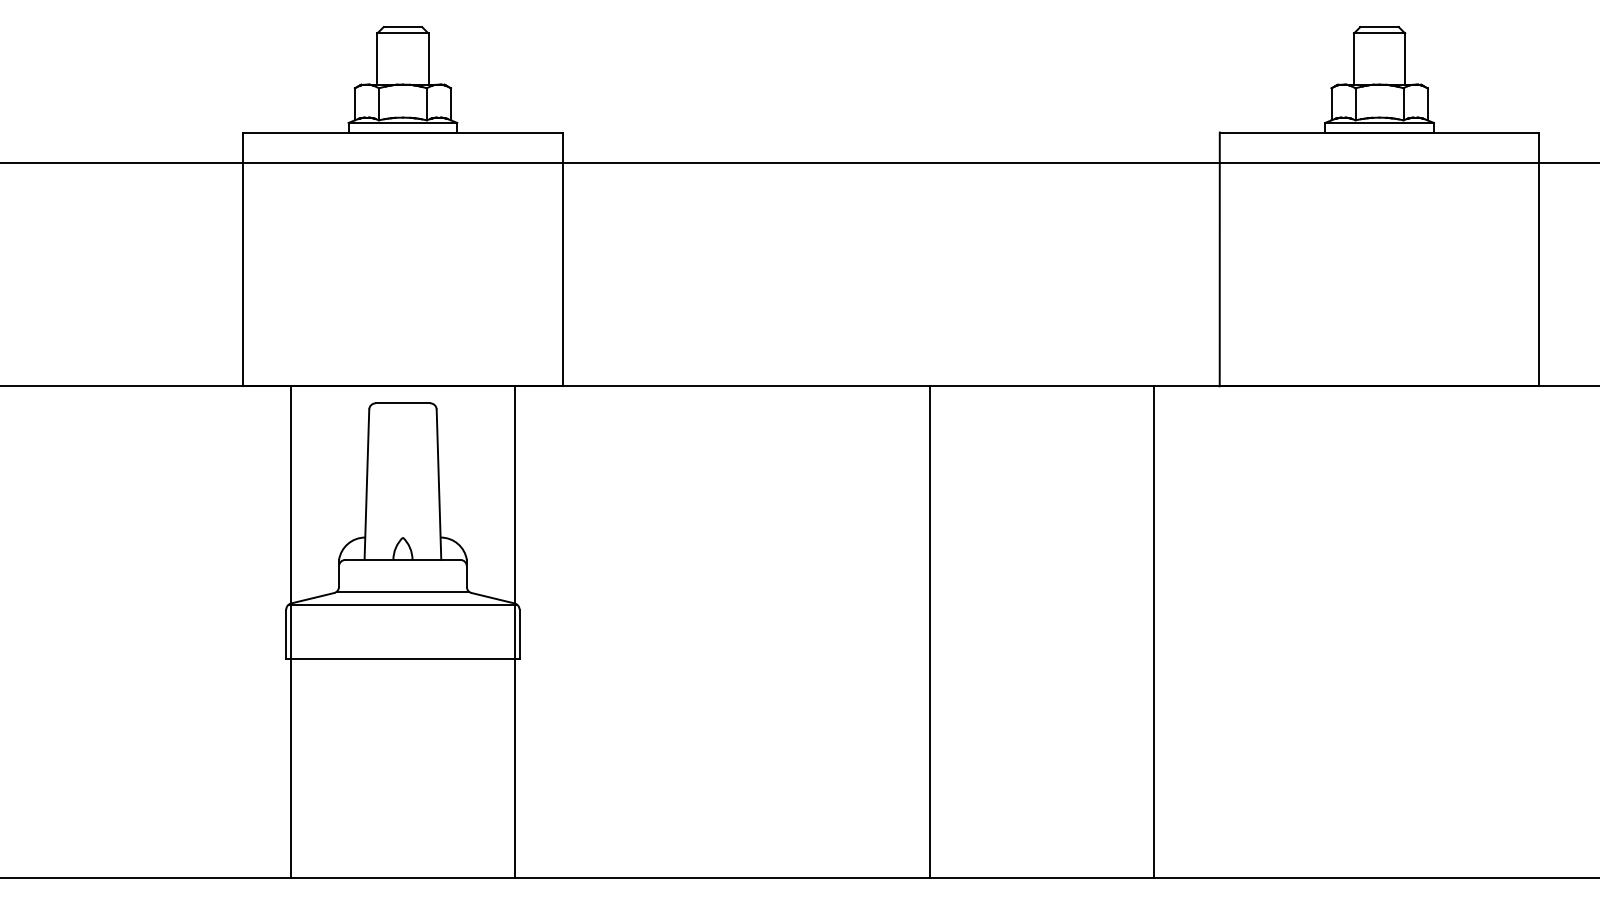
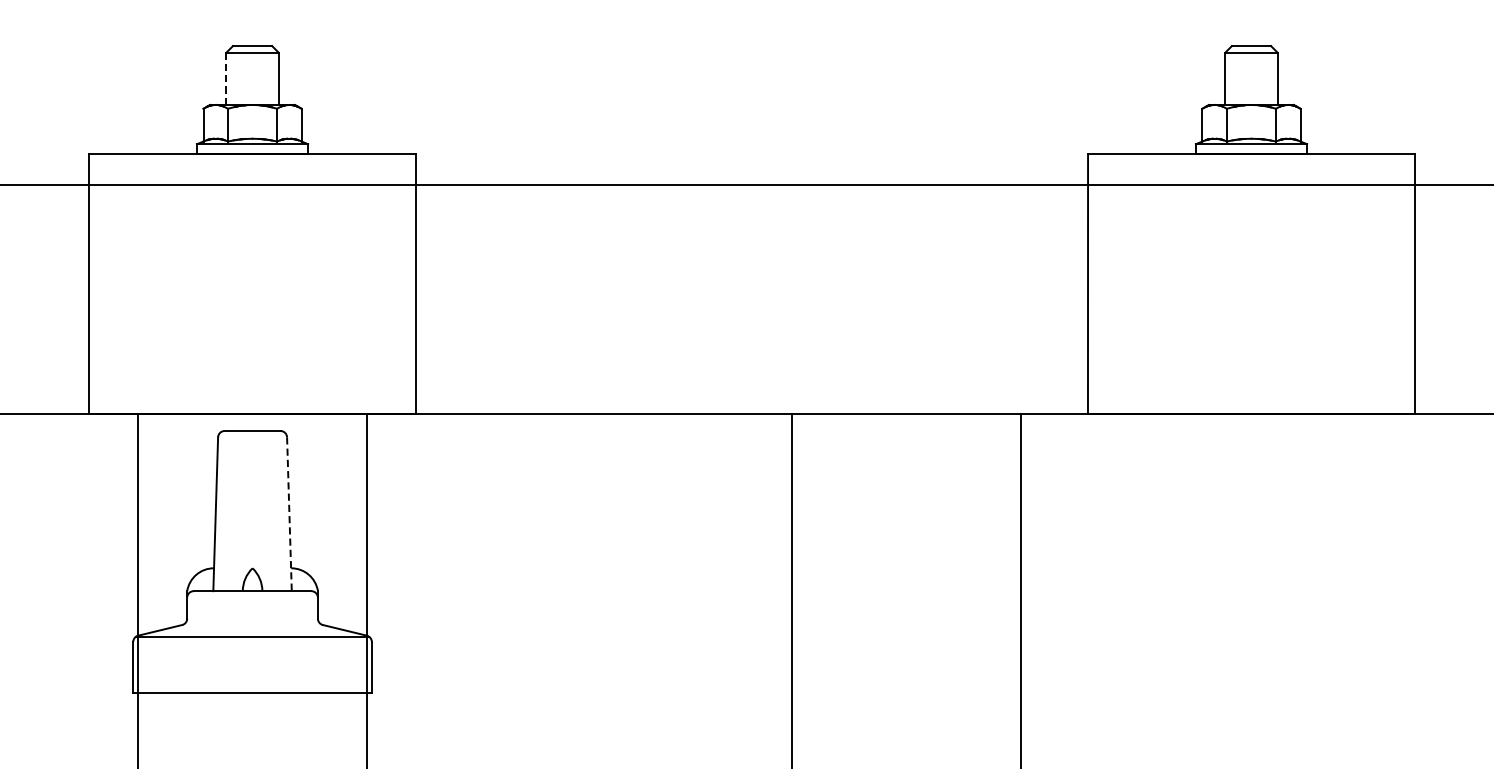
line: (377, 59) -> (226, 79), solid -> dashed
line: (439, 485) -> (289, 515), solid -> dashed
line: (402, 591) -> (252, 623), removed

